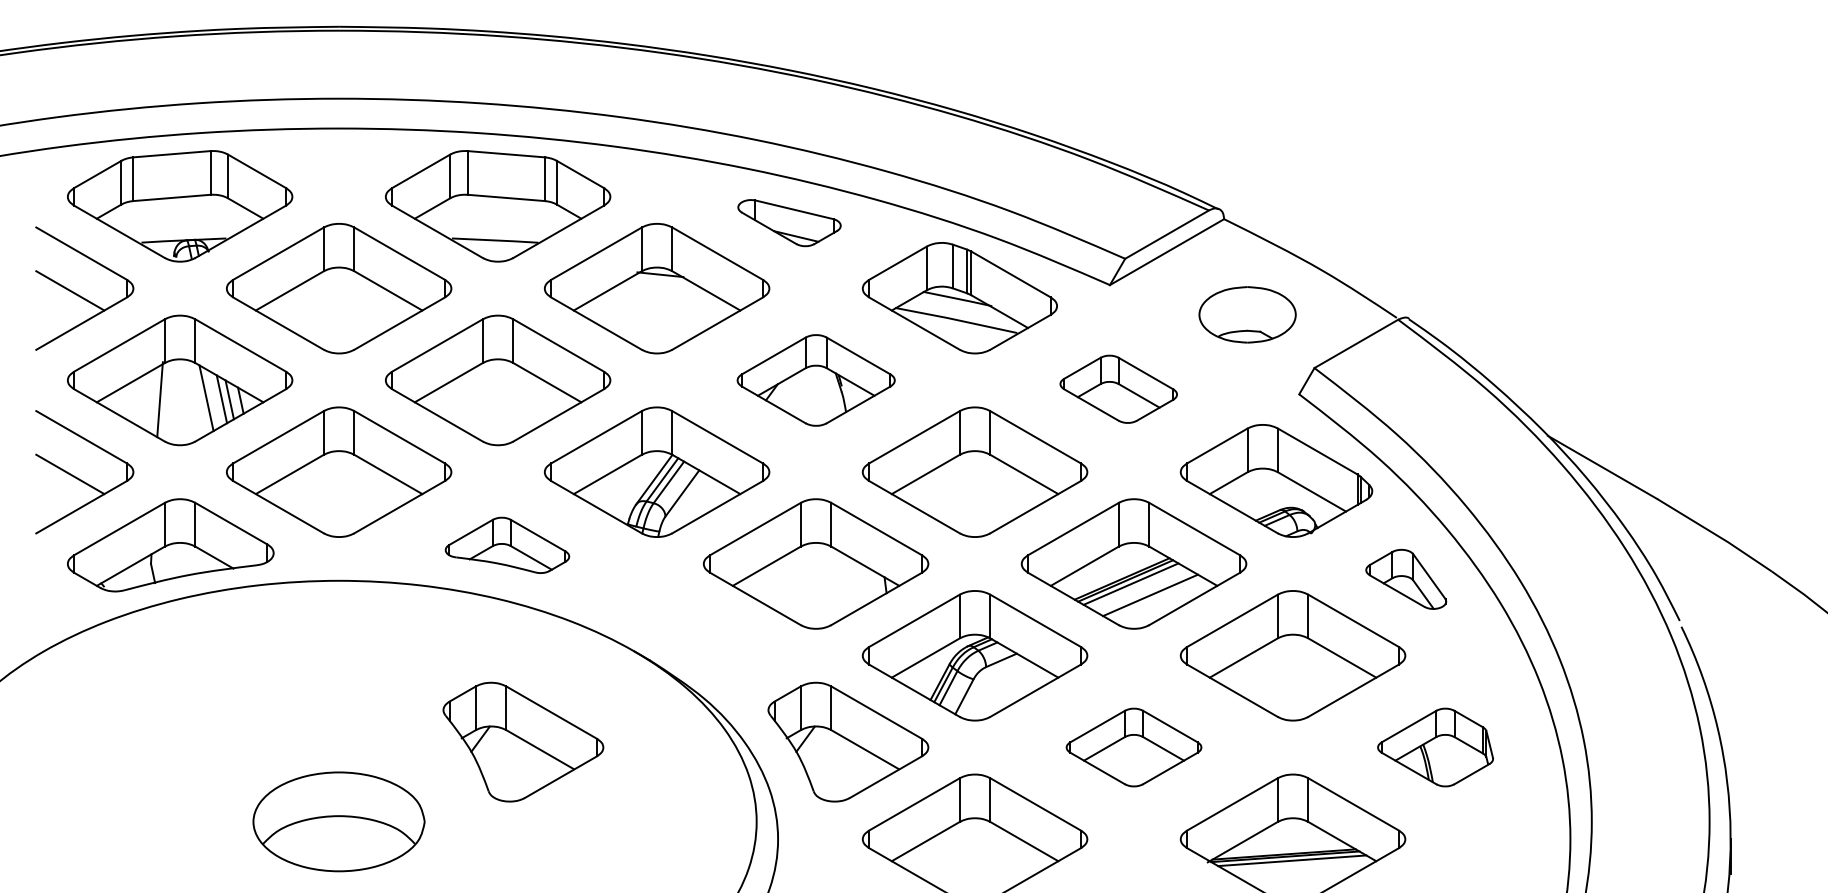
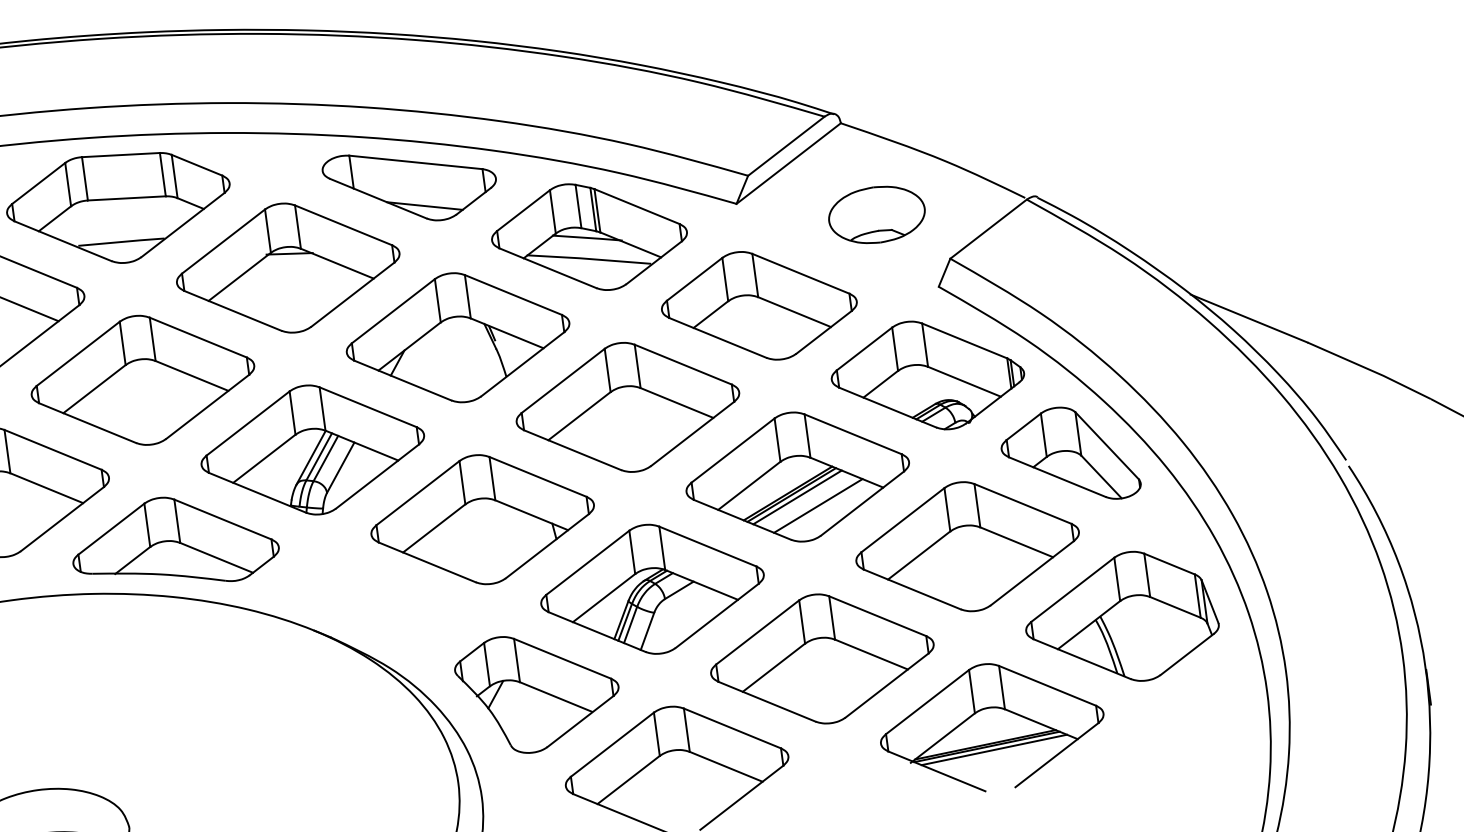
part: (789, 222) -> (410, 184), size x1.67
part: (816, 380) -> (458, 337), size x1.43
part: (1118, 389) -> (759, 306), size x1.67
part: (507, 545) -> (174, 542), size x1.67
part: (1405, 579) -> (1068, 456), size x1.67
part: (523, 741) -> (216, 734), removed
part: (1133, 747) -> (821, 658), size x1.67
part: (1435, 747) -> (1121, 618), size x1.67

